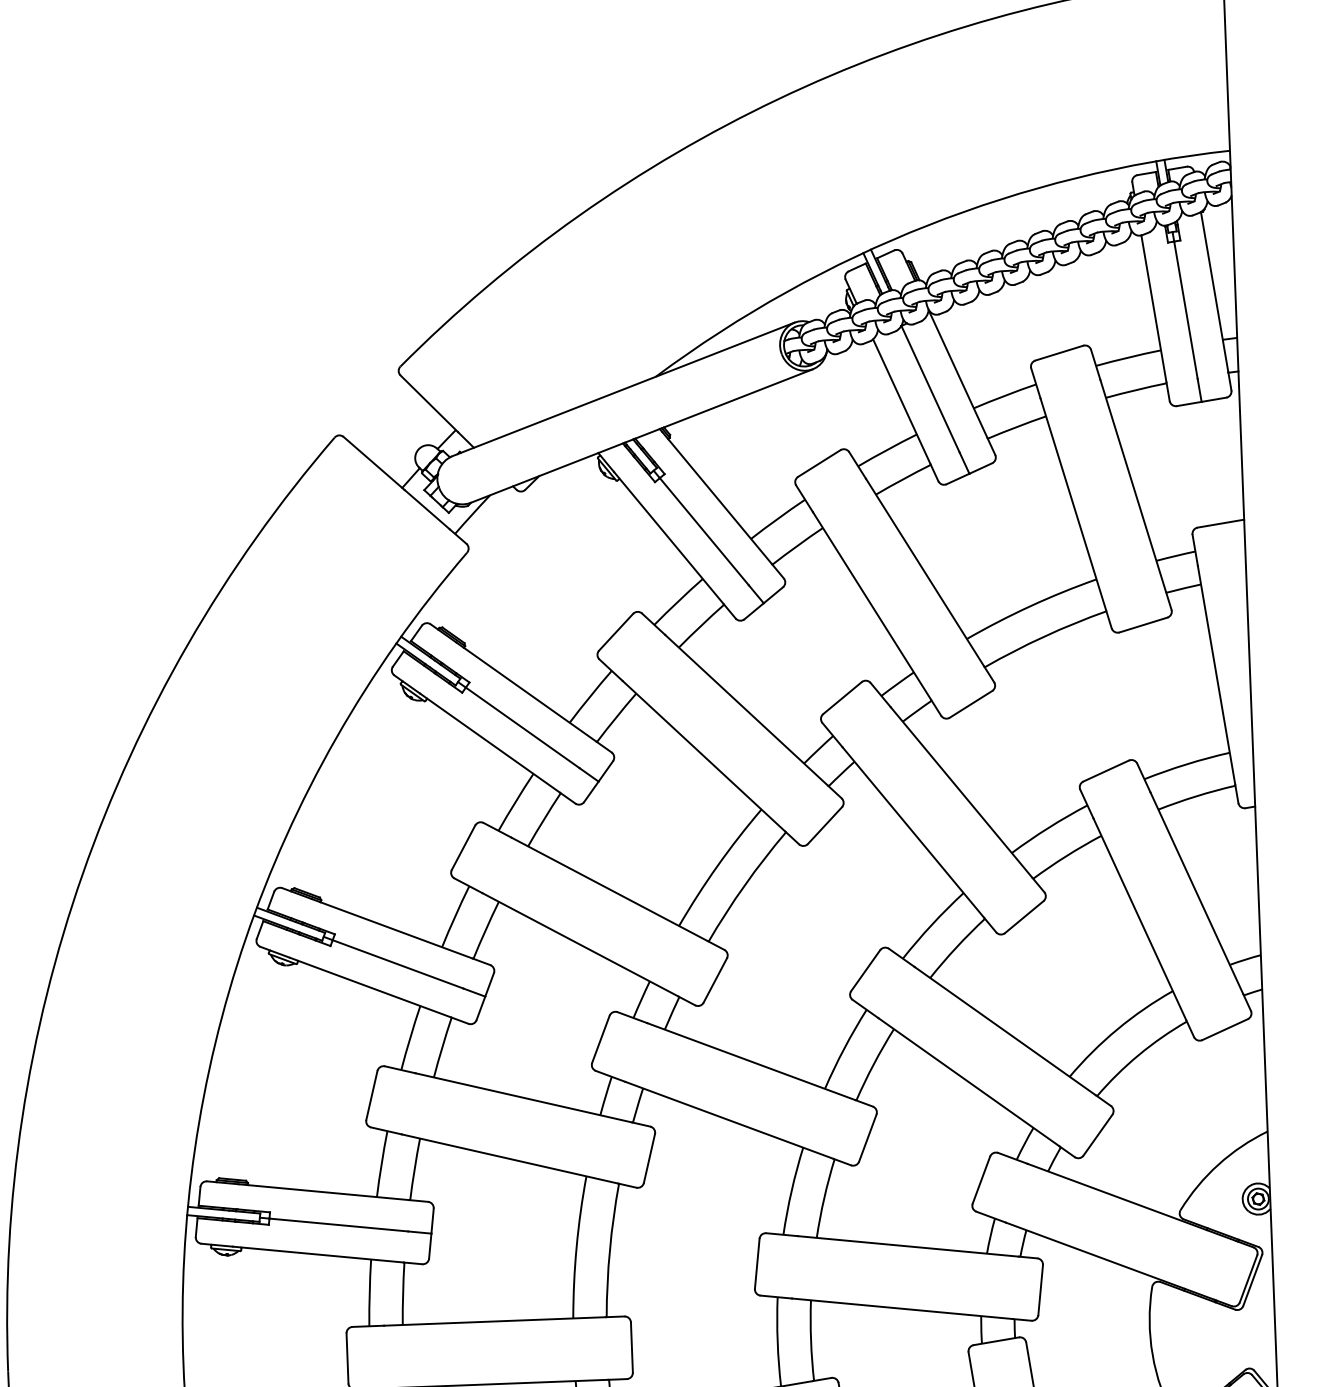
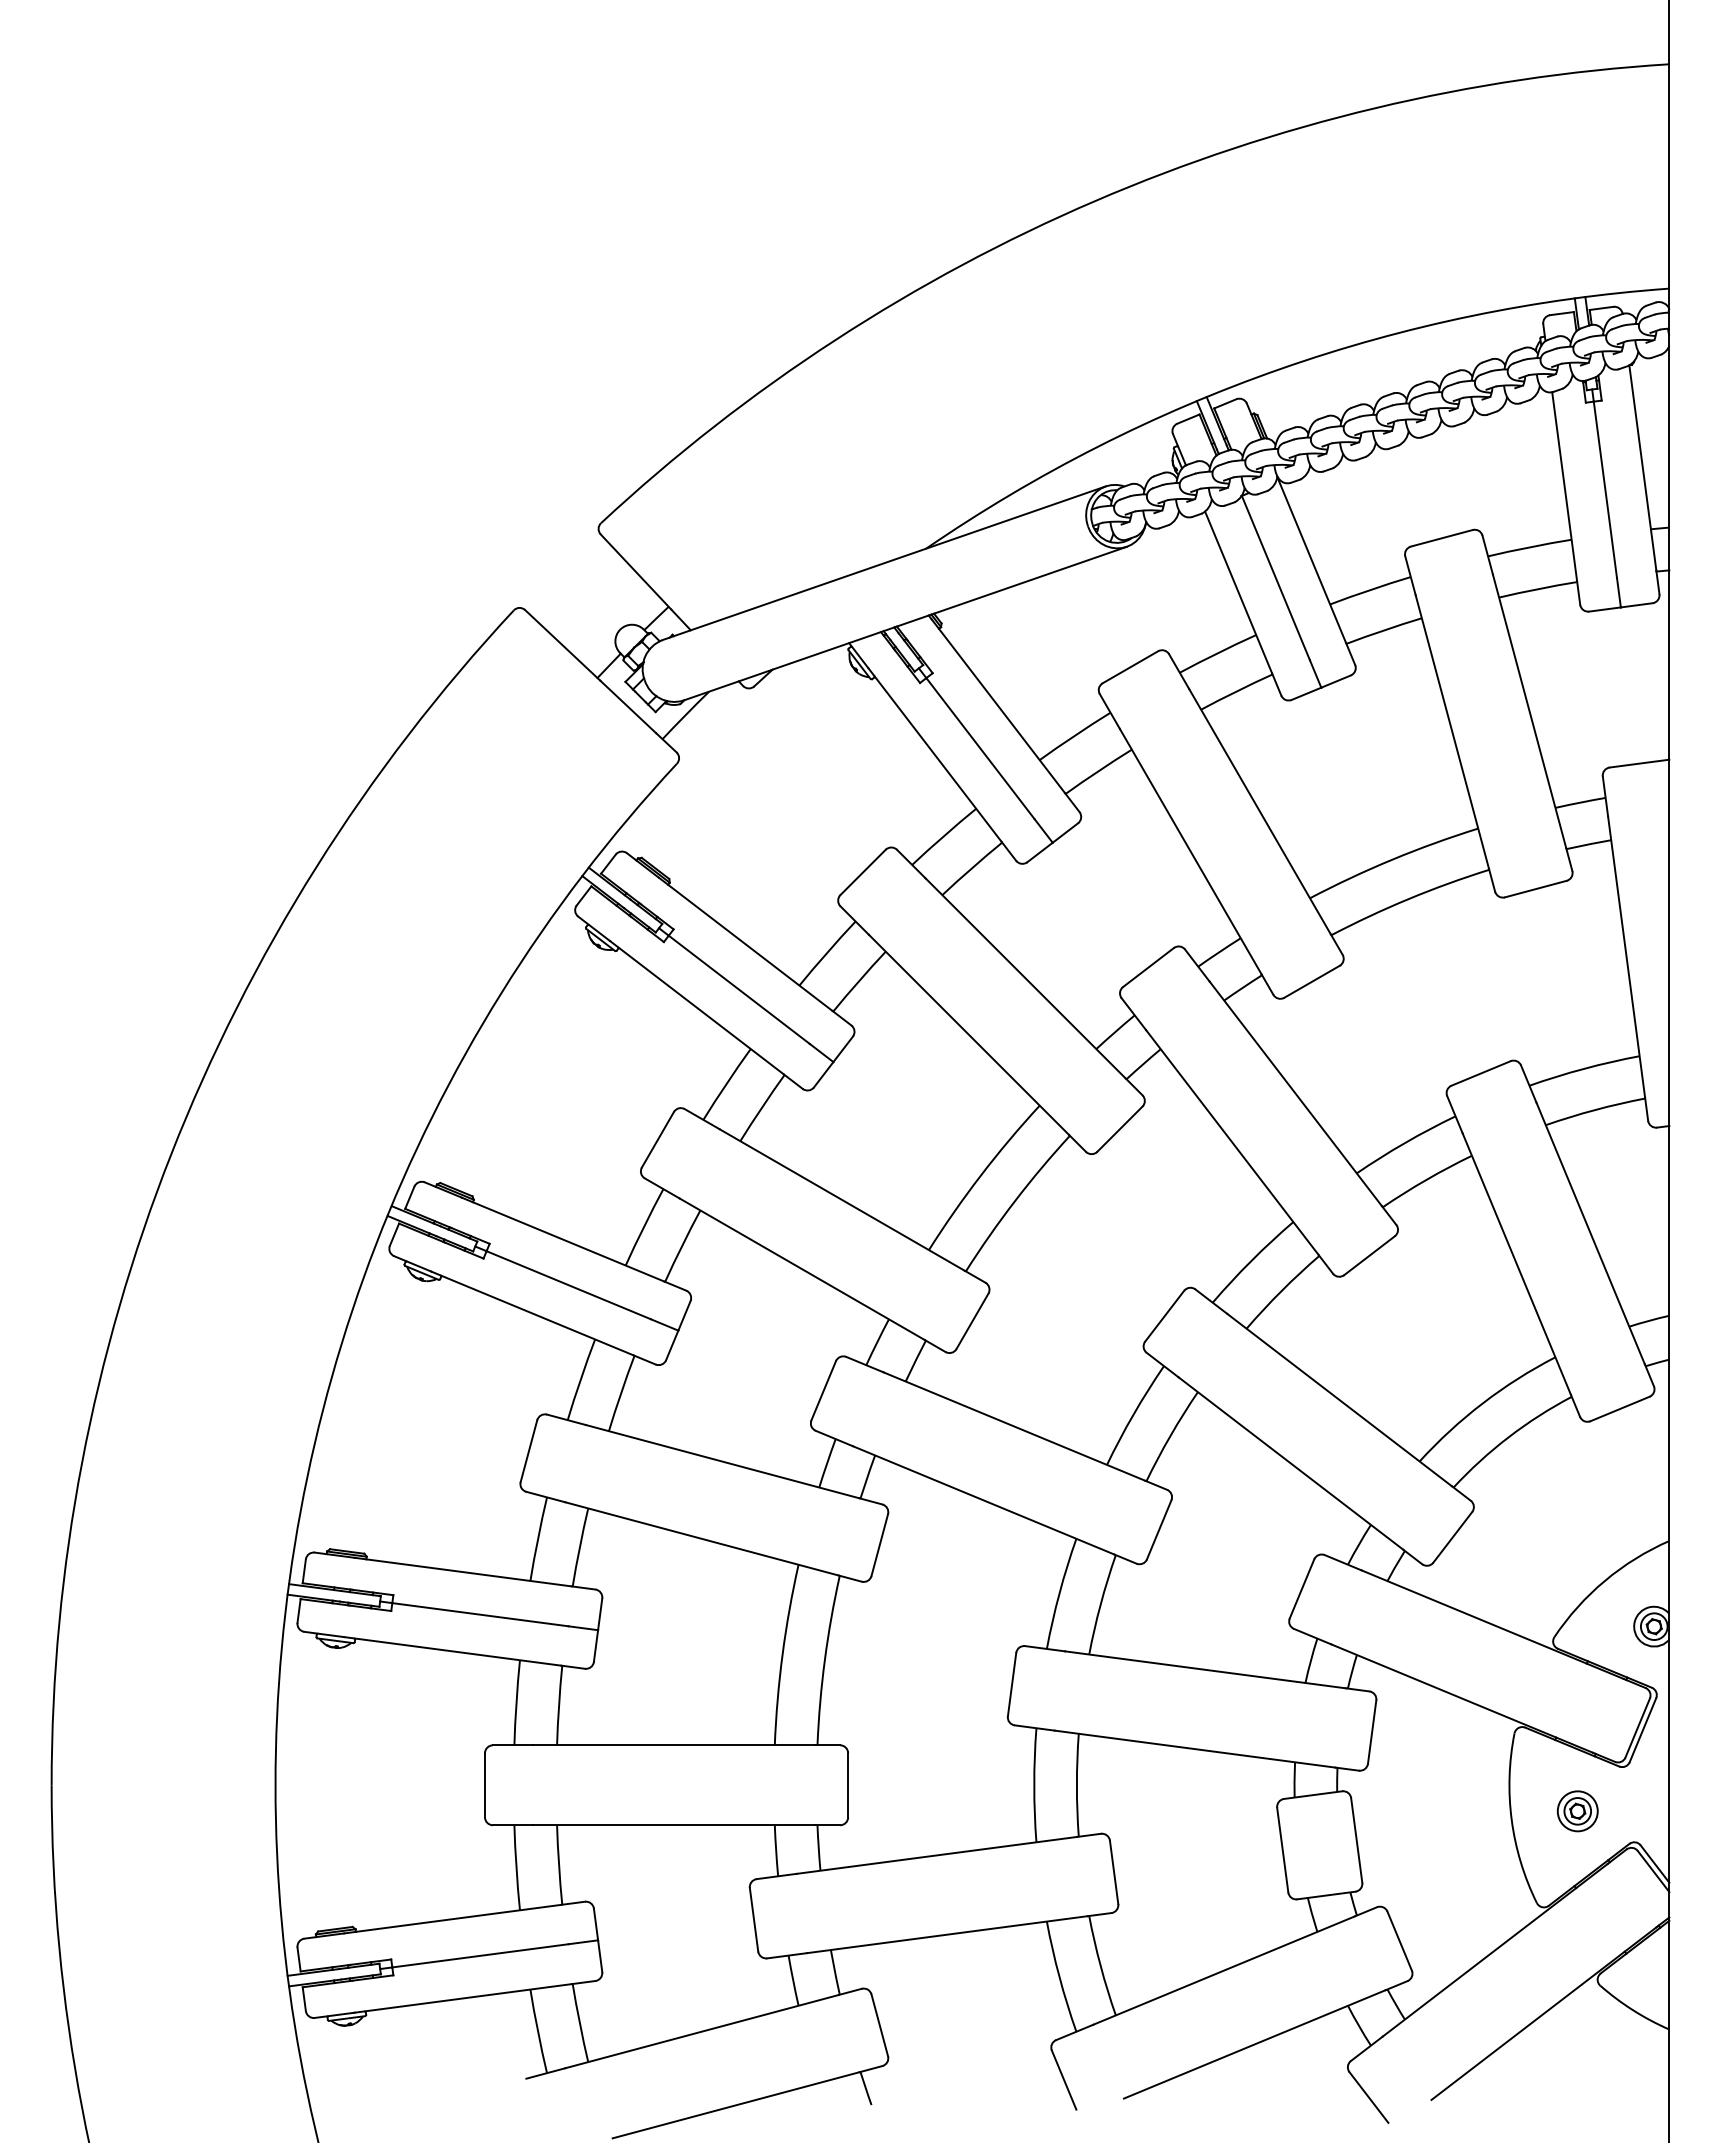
part: (1203, 1346) -> (1577, 1811), added

